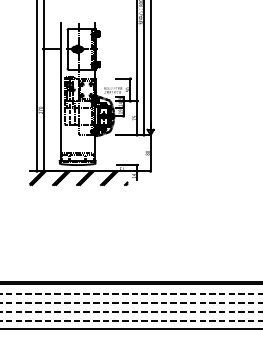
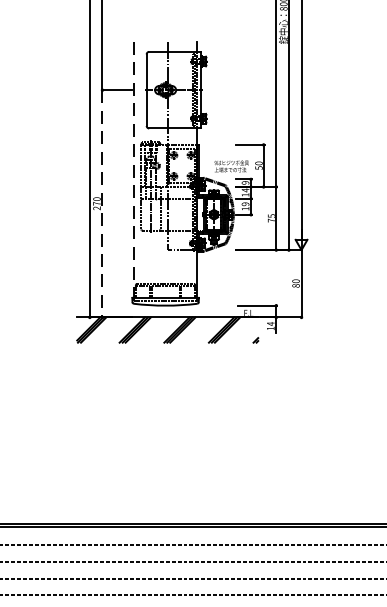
line: (60, 92) -> (133, 170), solid -> dashed
line: (43, 110) -> (101, 204), solid -> dashed

